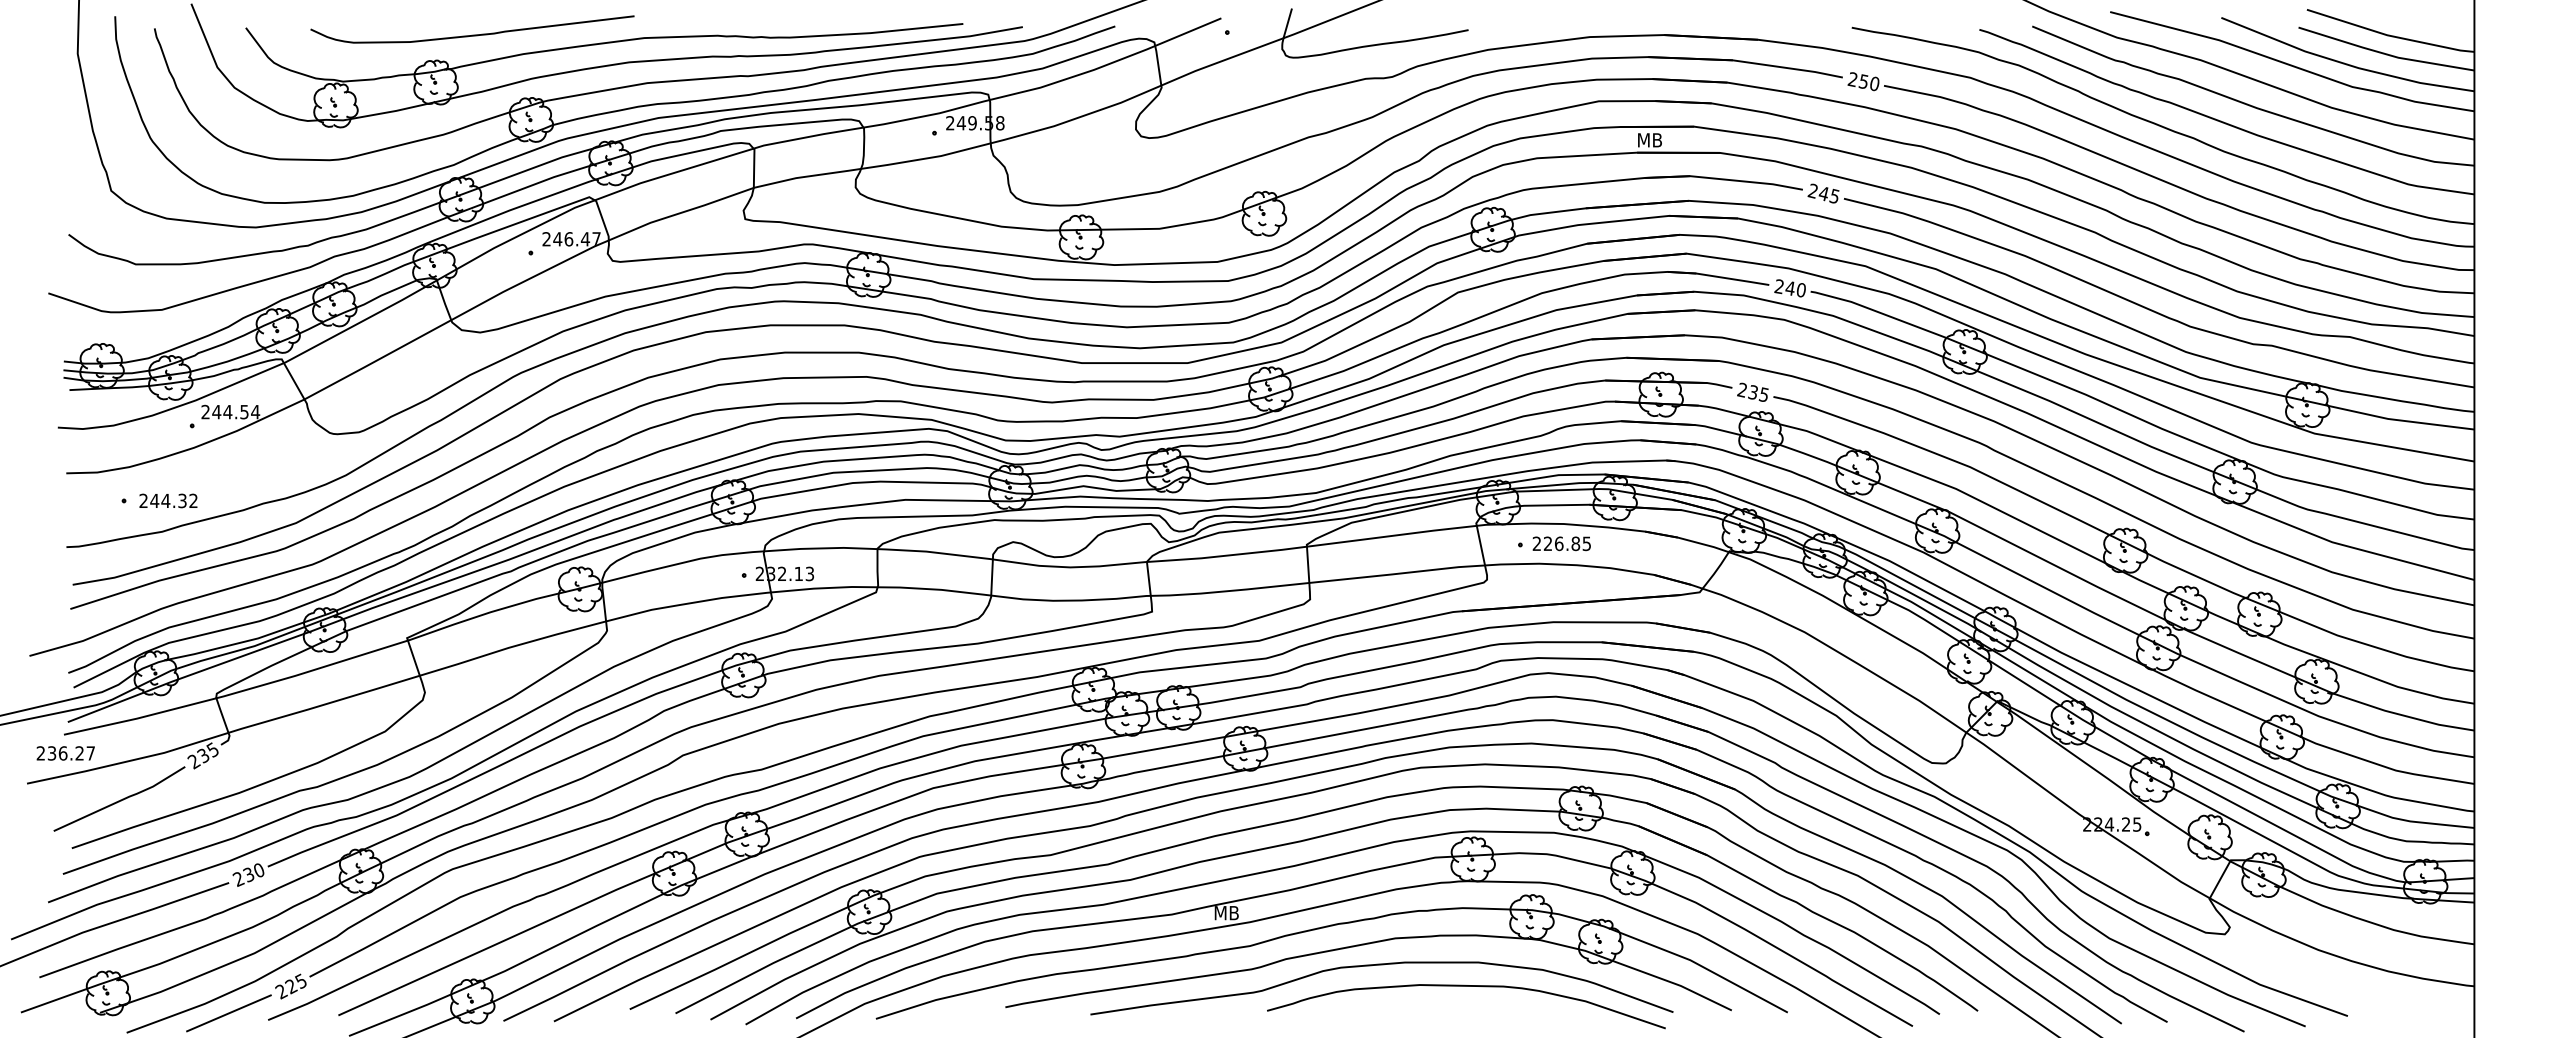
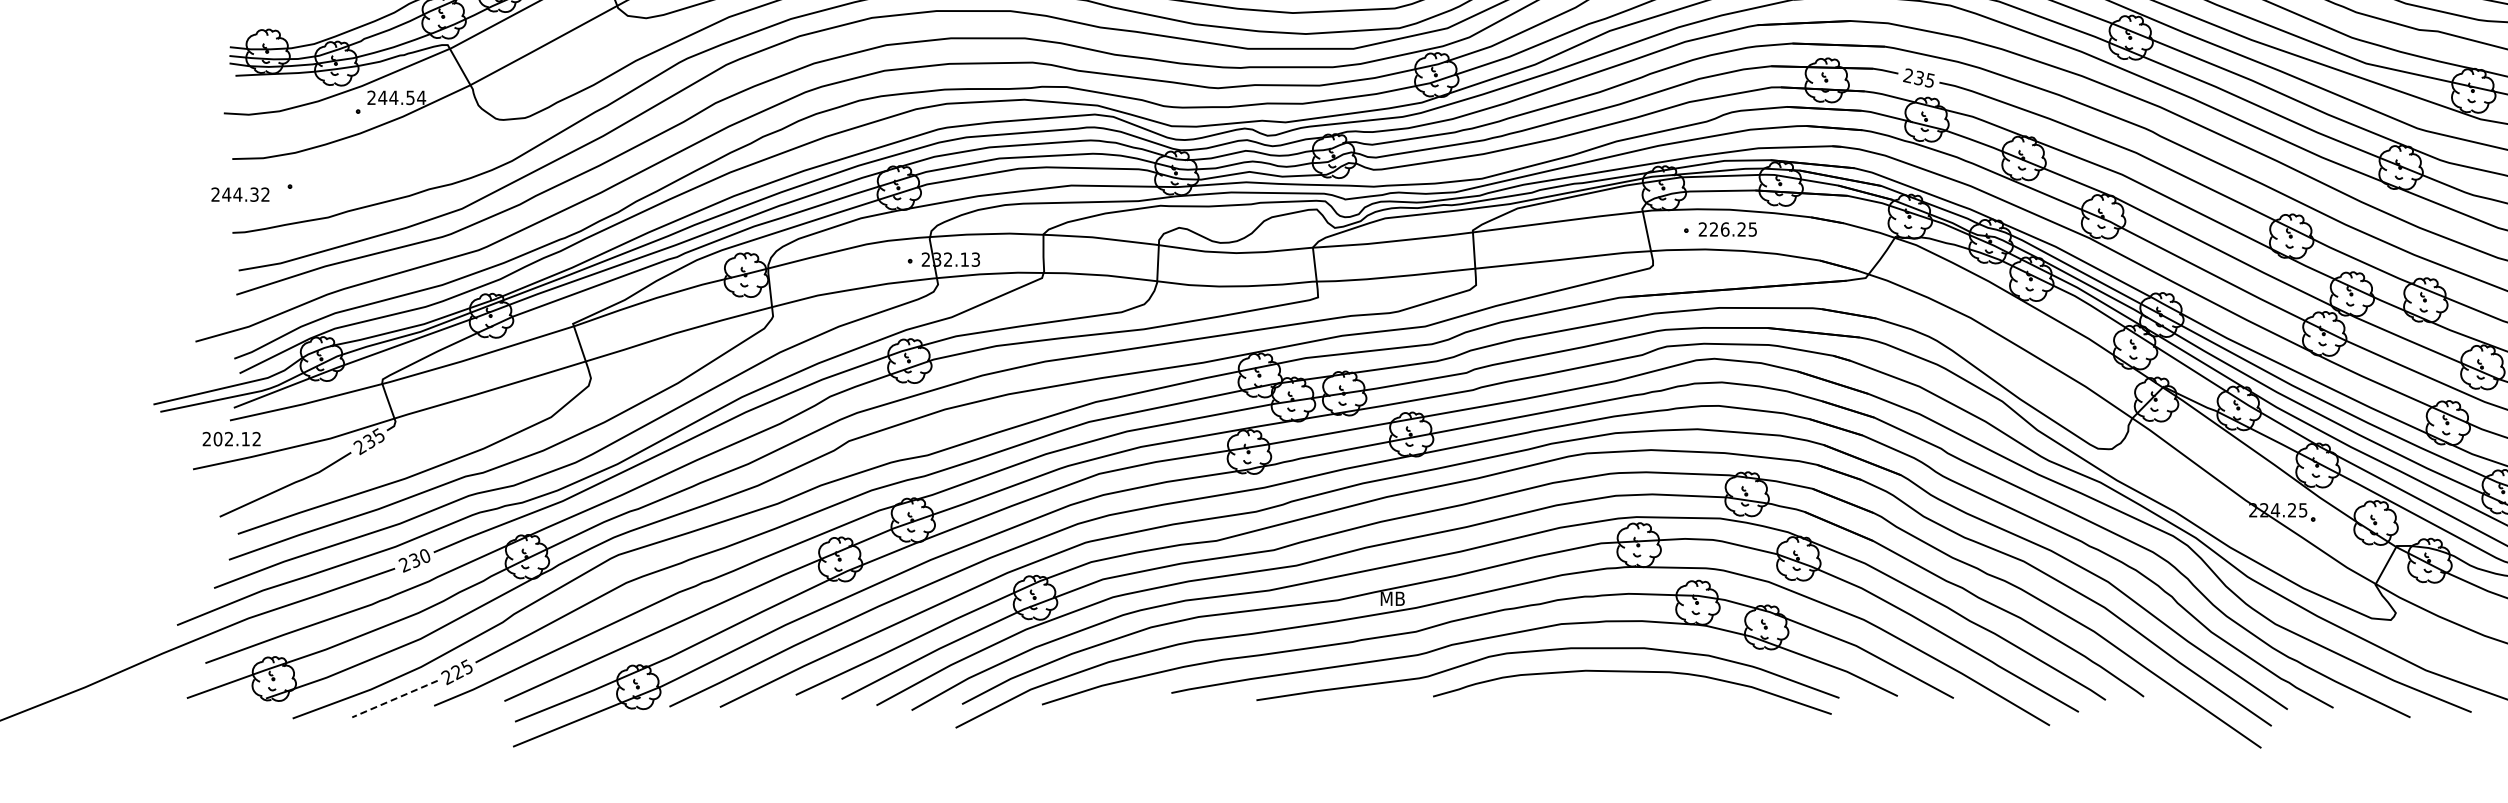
text: (168, 500) -> (240, 194), moved
text: (1575, 543) -> (1741, 229), 226.85 -> 226.25
text: (70, 753) -> (236, 439), 236.27 -> 202.12
line: (228, 1013) -> (394, 699), solid -> dashed

